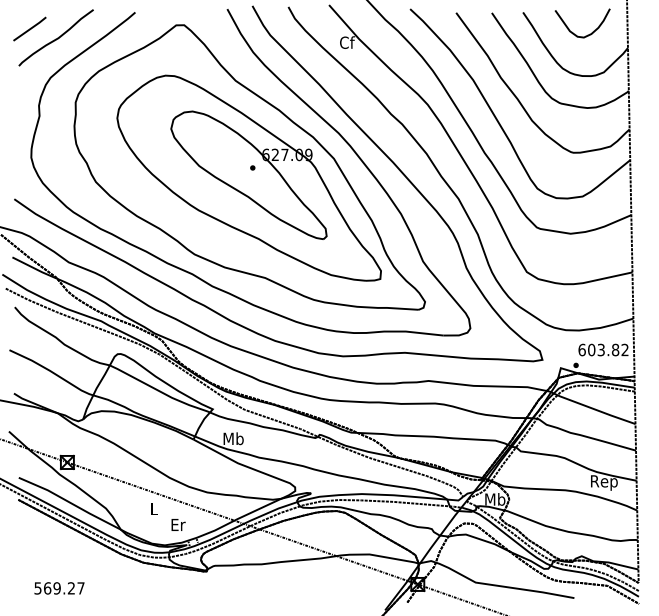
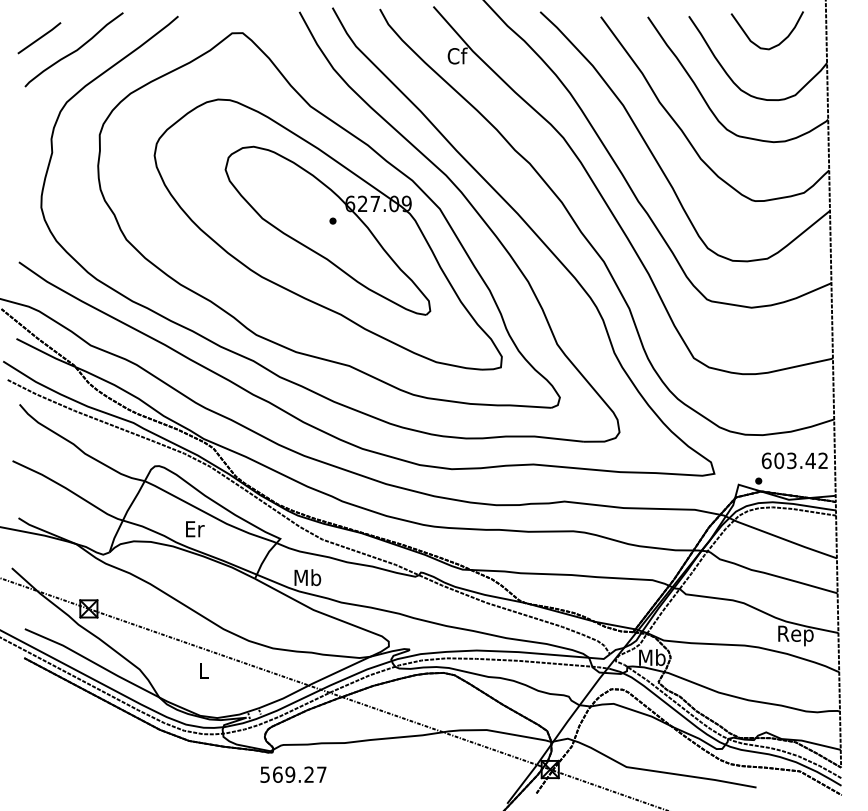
text: (615, 349) -> (810, 460), 603.82 -> 603.42
text: (178, 525) -> (195, 529), moved
text: (59, 588) -> (293, 774), moved

